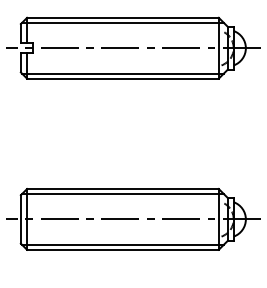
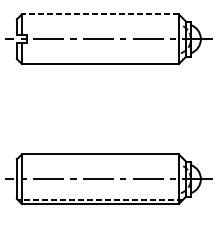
line: (122, 17) -> (100, 14), solid -> dashed
line: (122, 22) -> (100, 18), removed
line: (122, 73) -> (100, 59), removed
line: (122, 193) -> (100, 157), removed
line: (122, 244) -> (100, 199), solid -> dashed

